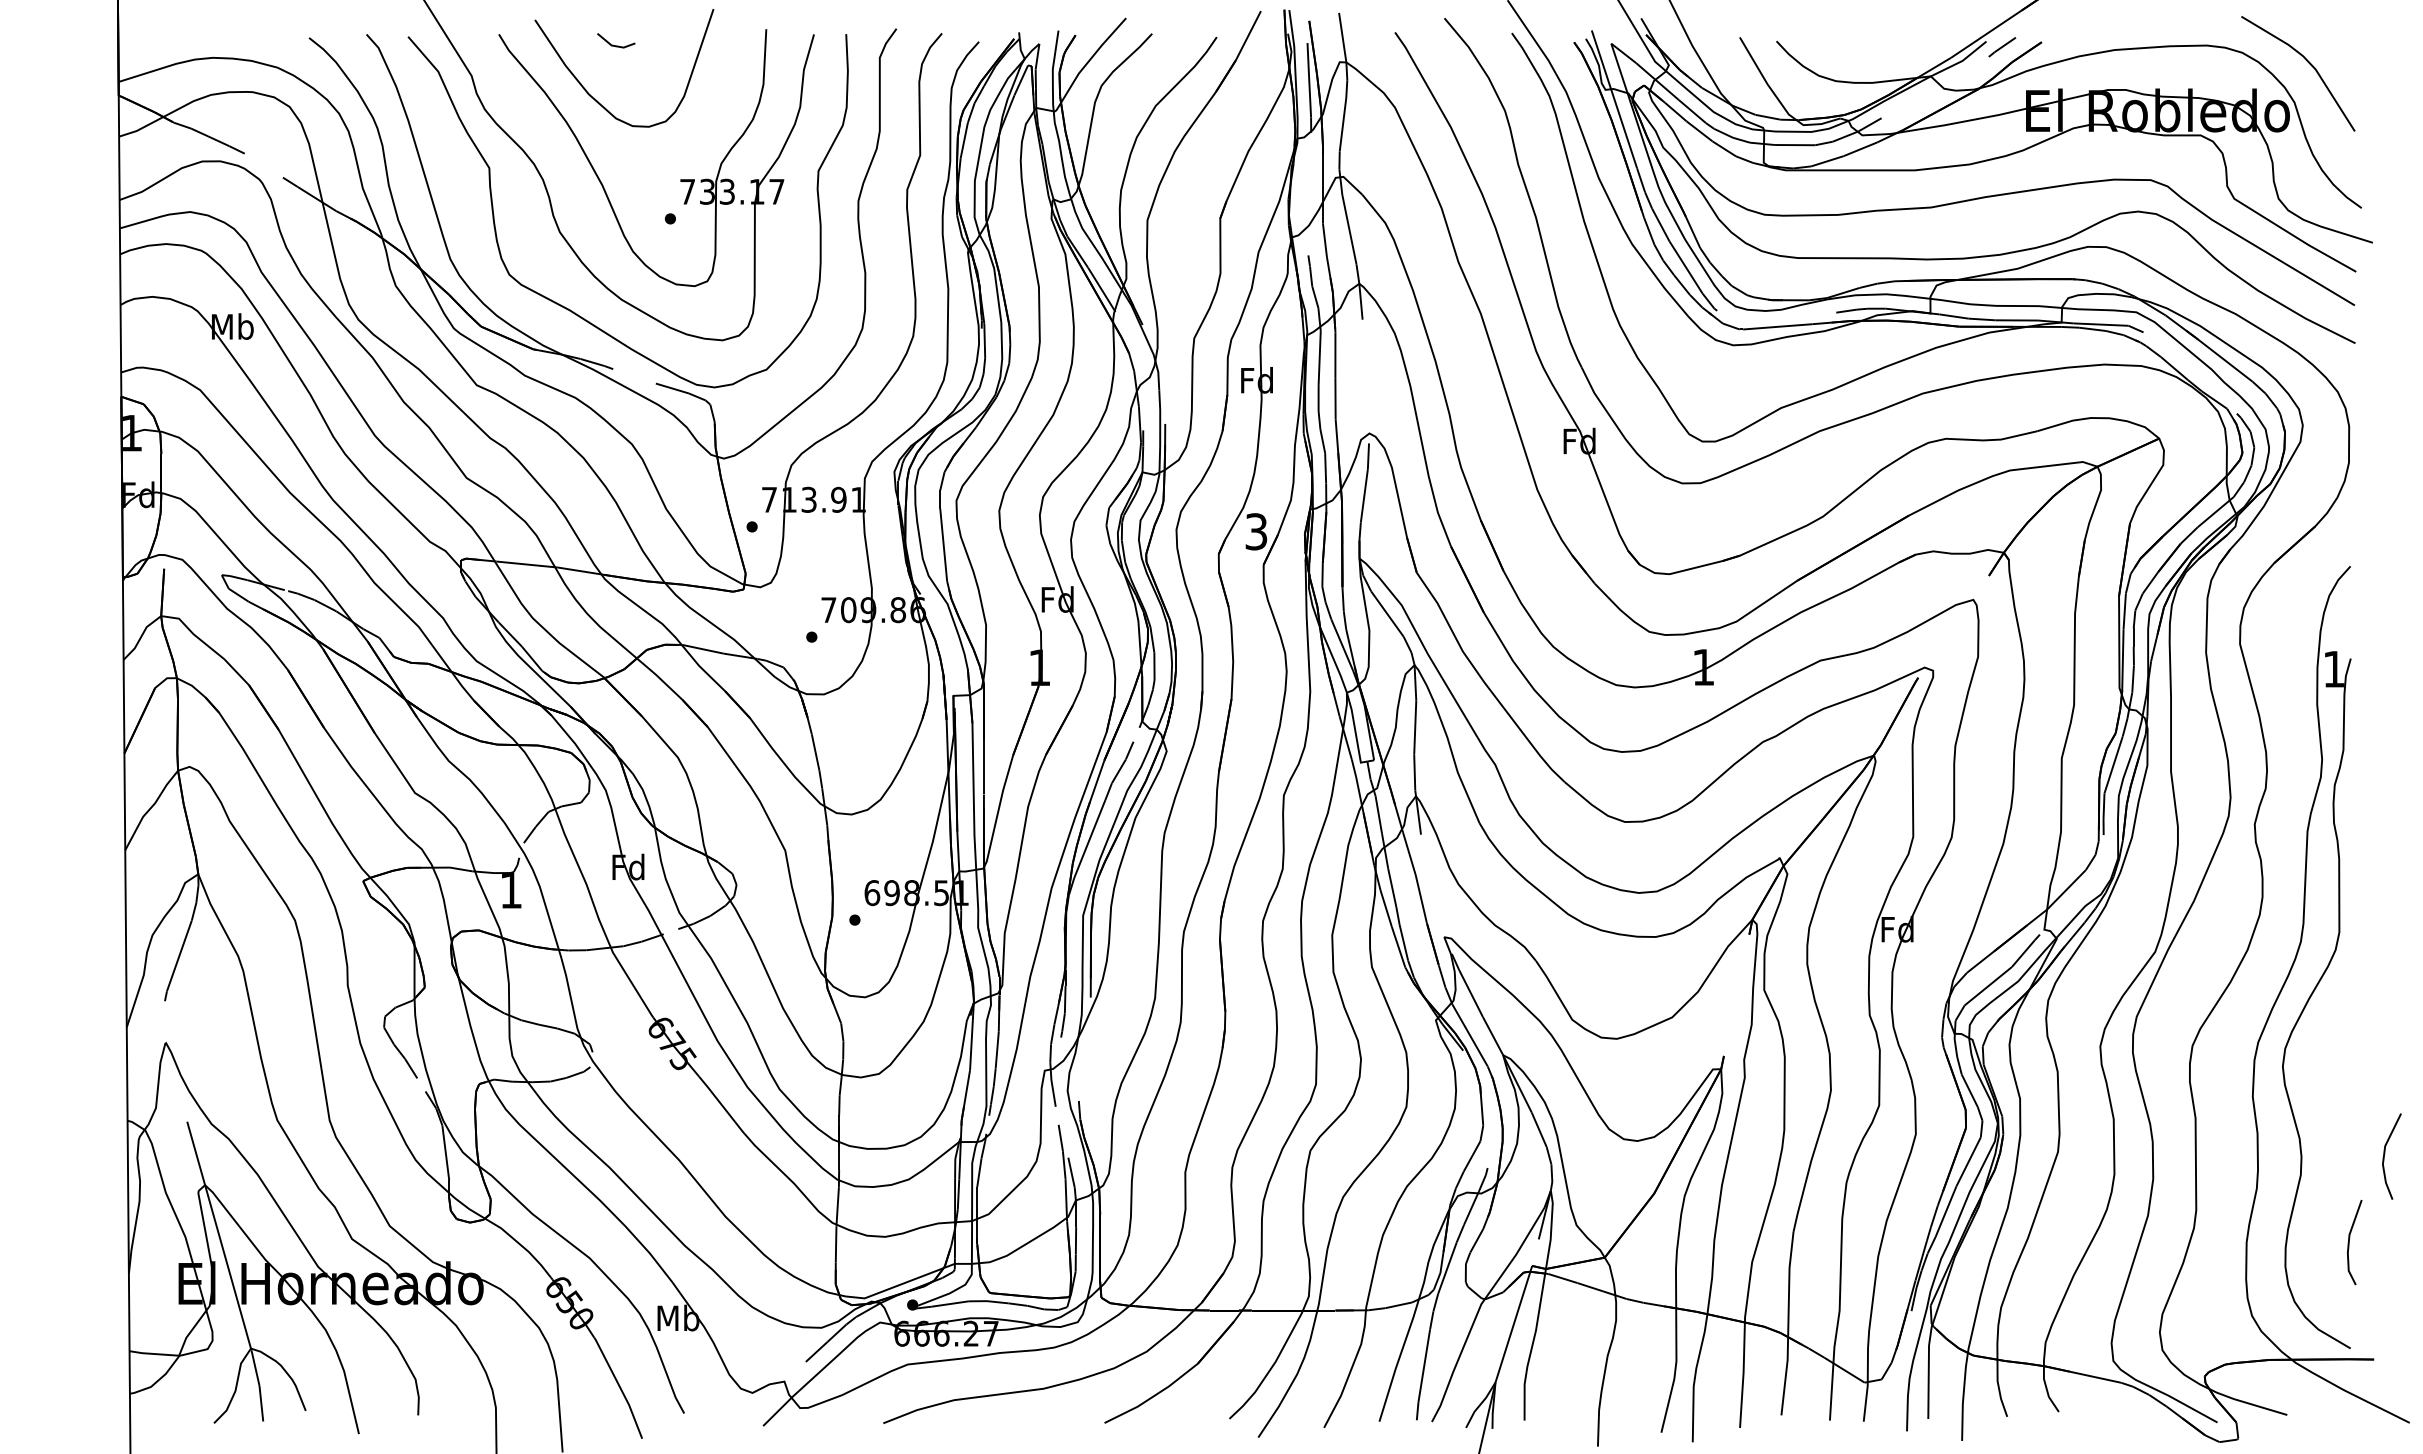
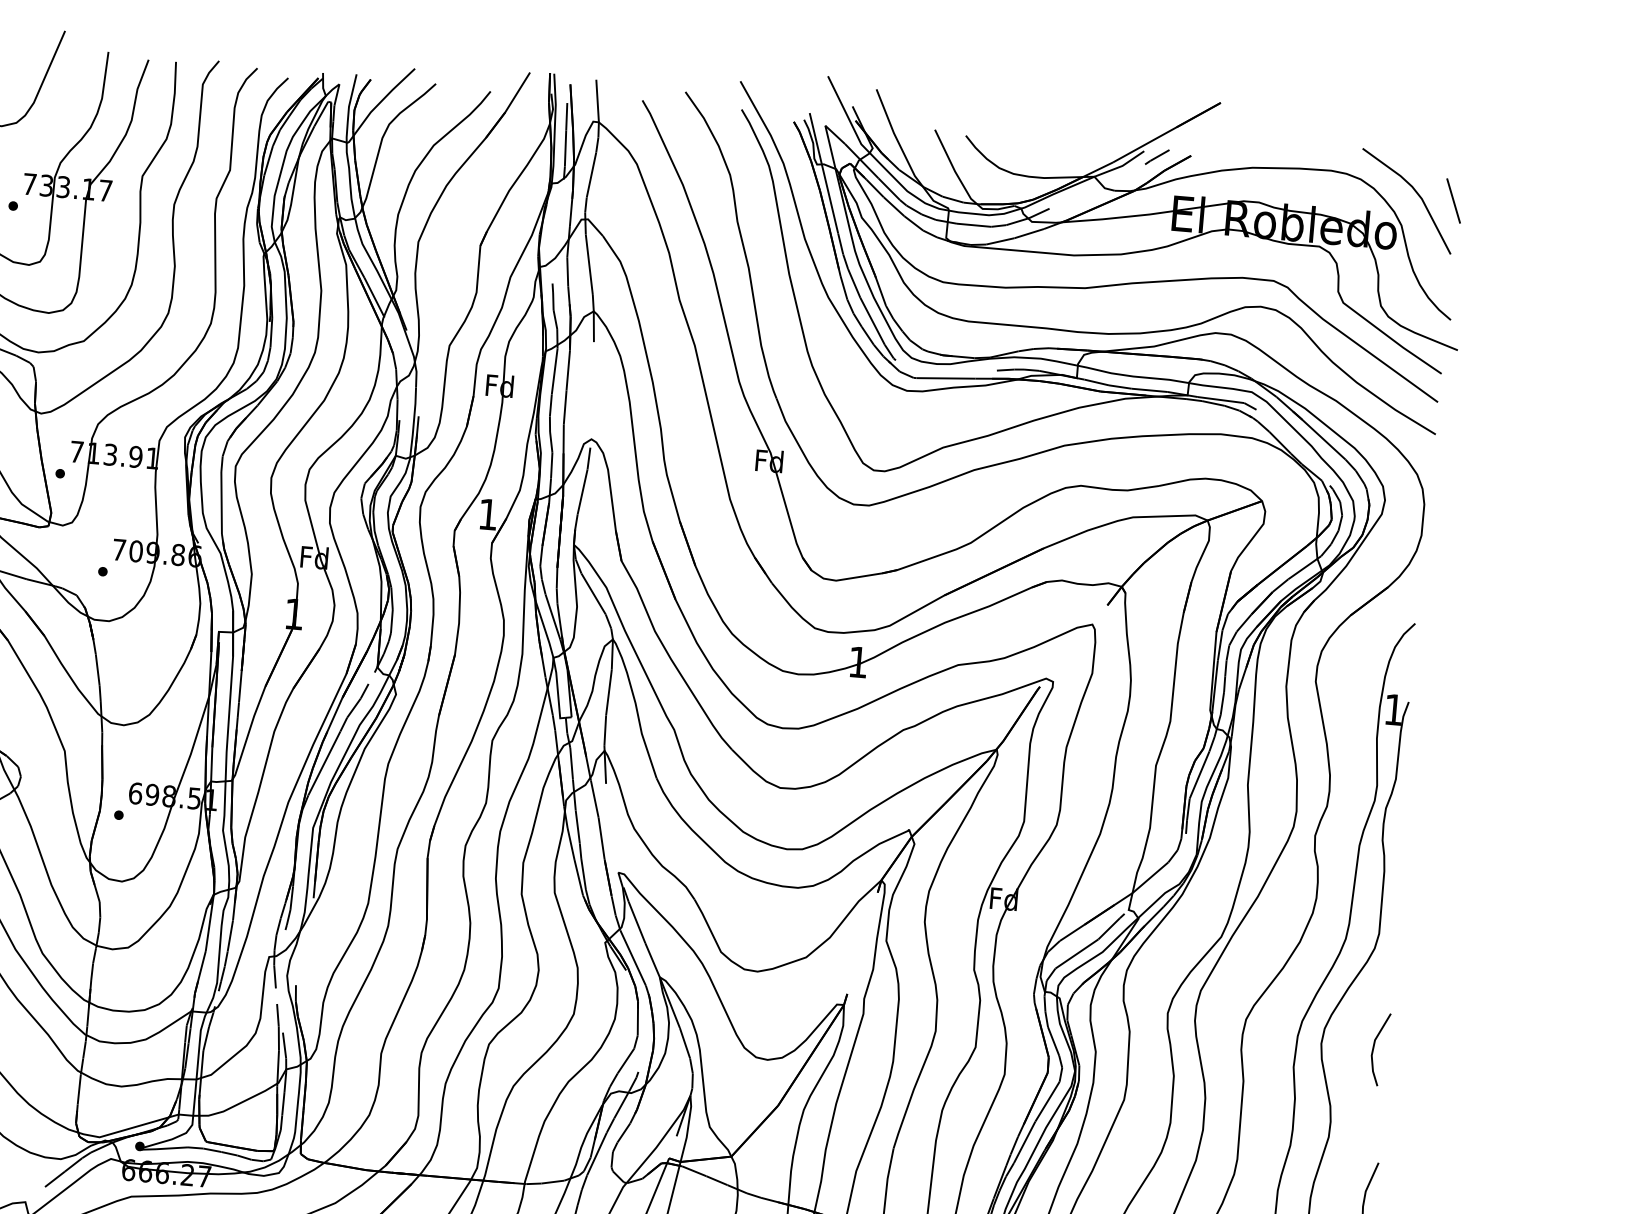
line: (2352, 68) -> (1453, 200), added
text: (1256, 531) -> (488, 514), 3 -> 1
line: (2385, 1154) -> (1374, 1047), moved

